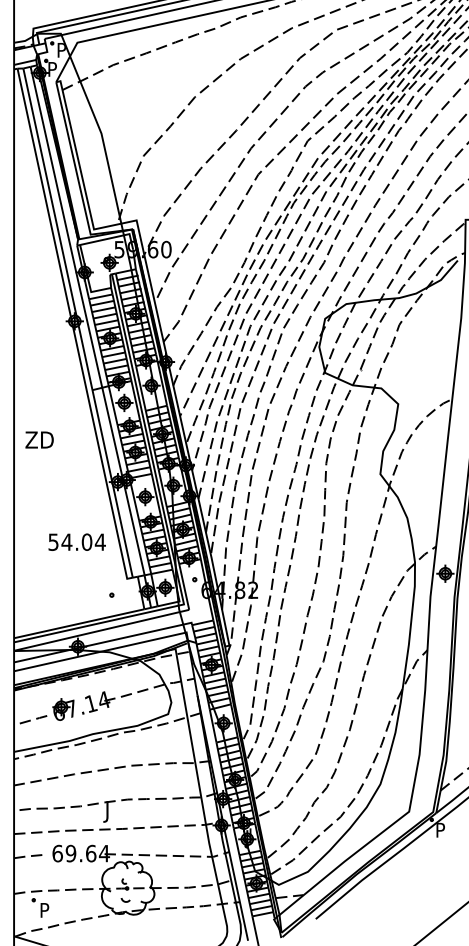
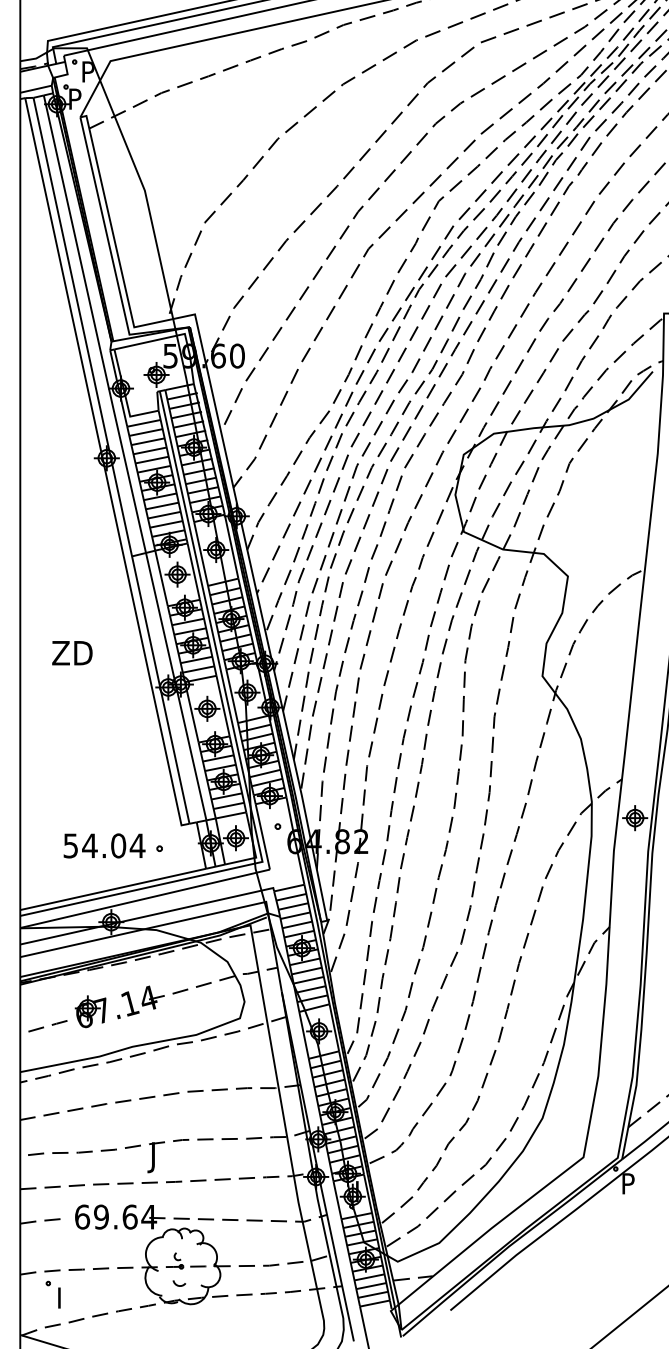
text: (39, 439) -> (72, 652), moved
text: (76, 541) -> (103, 844), moved
text: (45, 907) -> (65, 1293), P -> I

